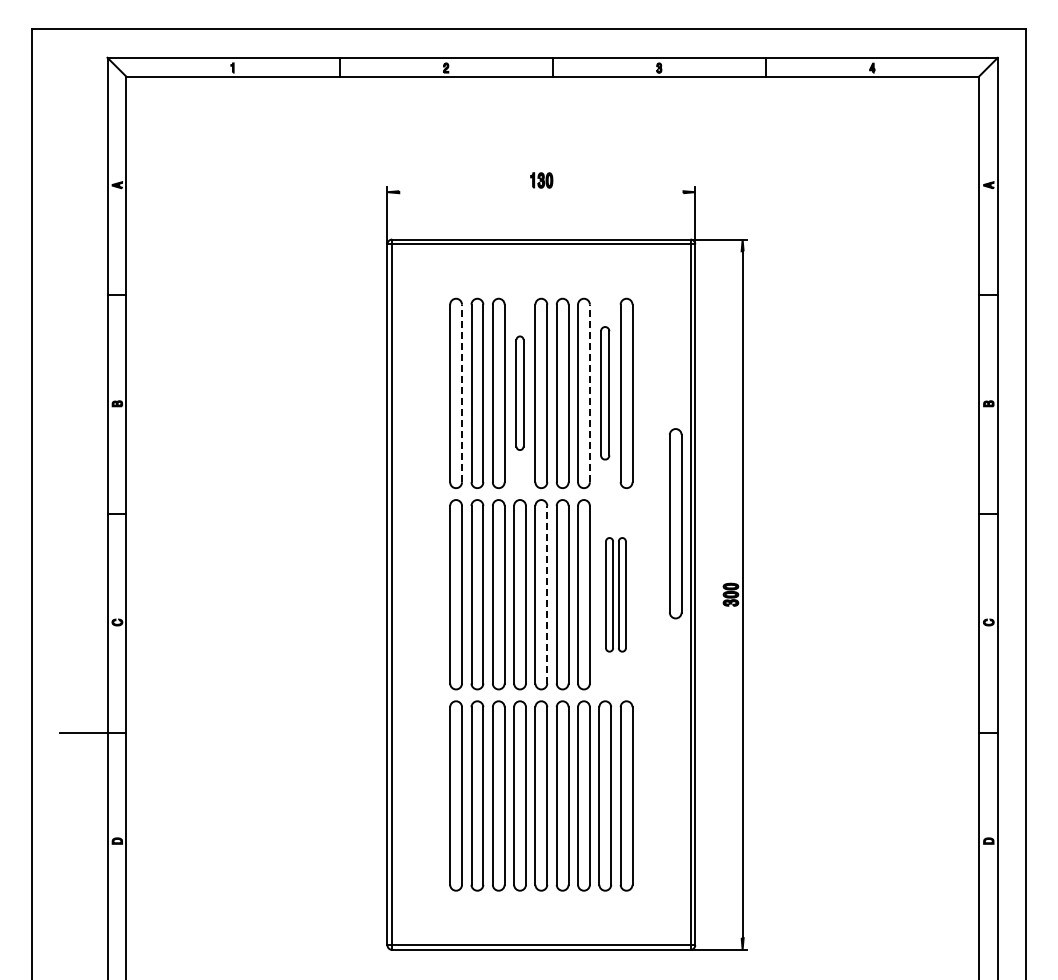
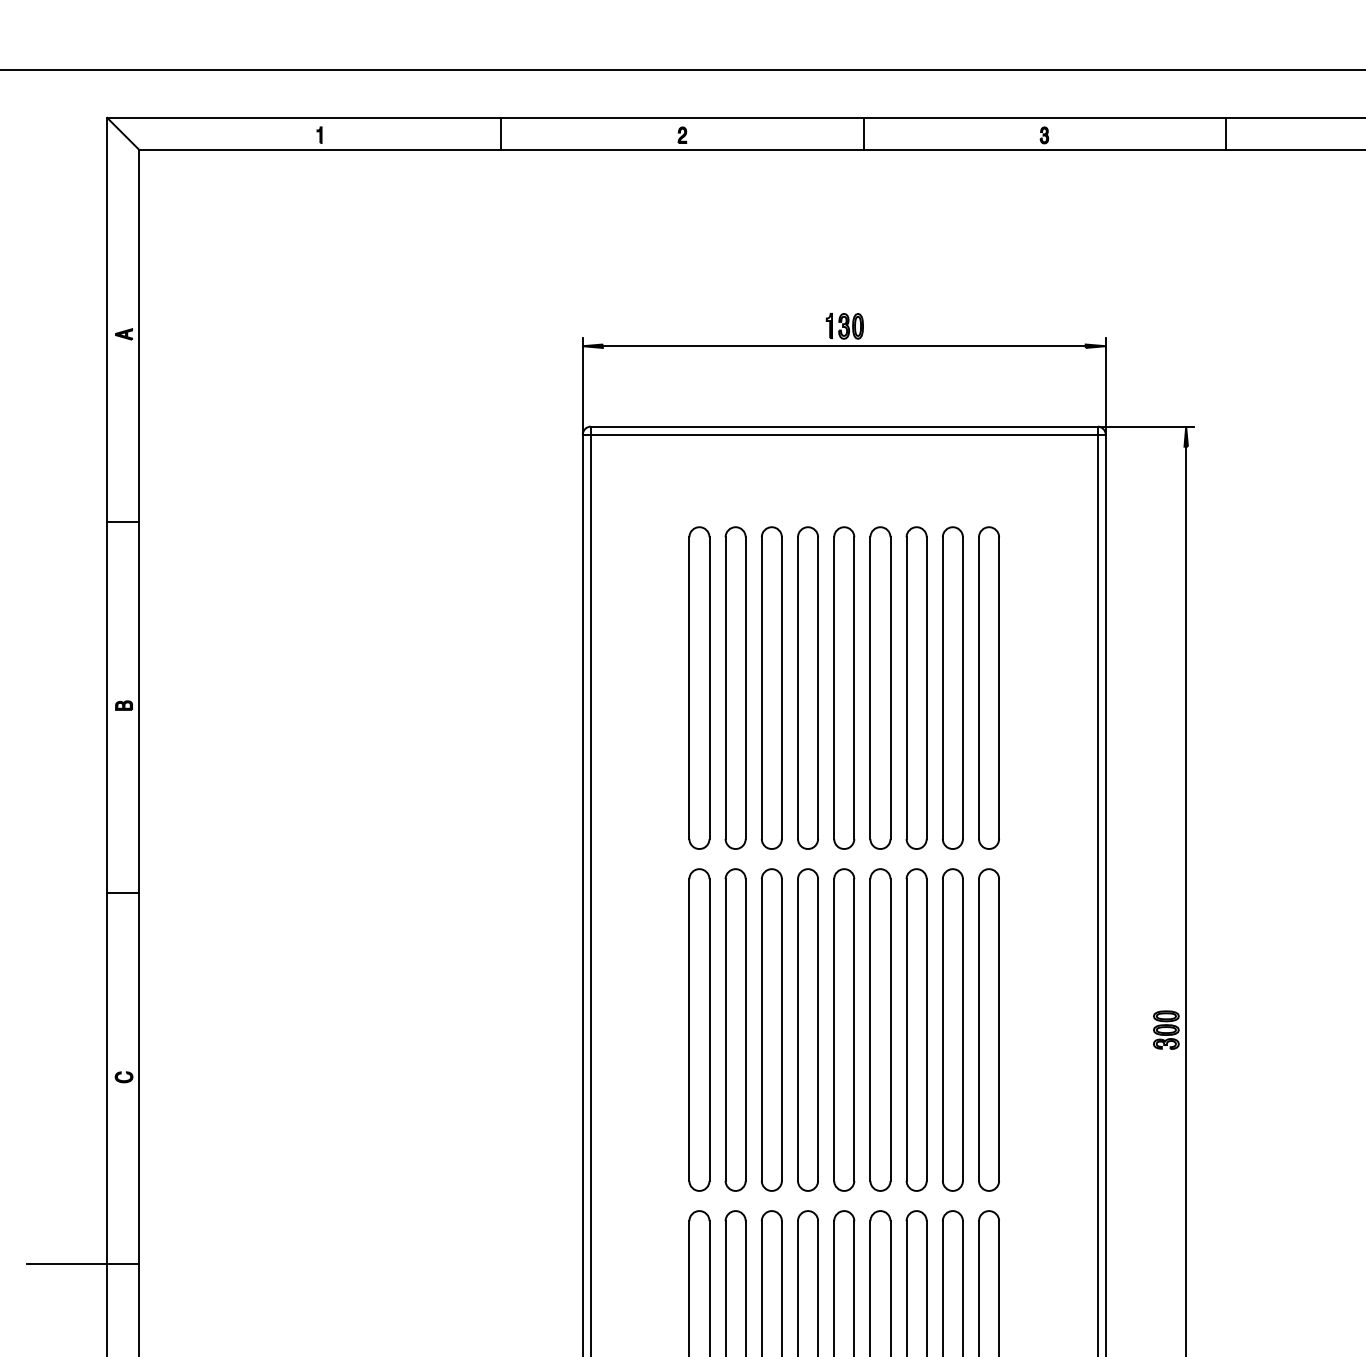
line: (541, 192) -> (844, 346), added
part: (519, 392) -> (807, 686), size x1.67
part: (604, 392) -> (951, 686), size x1.43
line: (462, 393) -> (710, 688), dashed -> solid
line: (589, 393) -> (926, 688), dashed -> solid
part: (675, 523) -> (1072, 909), removed
line: (547, 594) -> (854, 1029), dashed -> solid
part: (615, 594) -> (970, 1029), size x1.67

